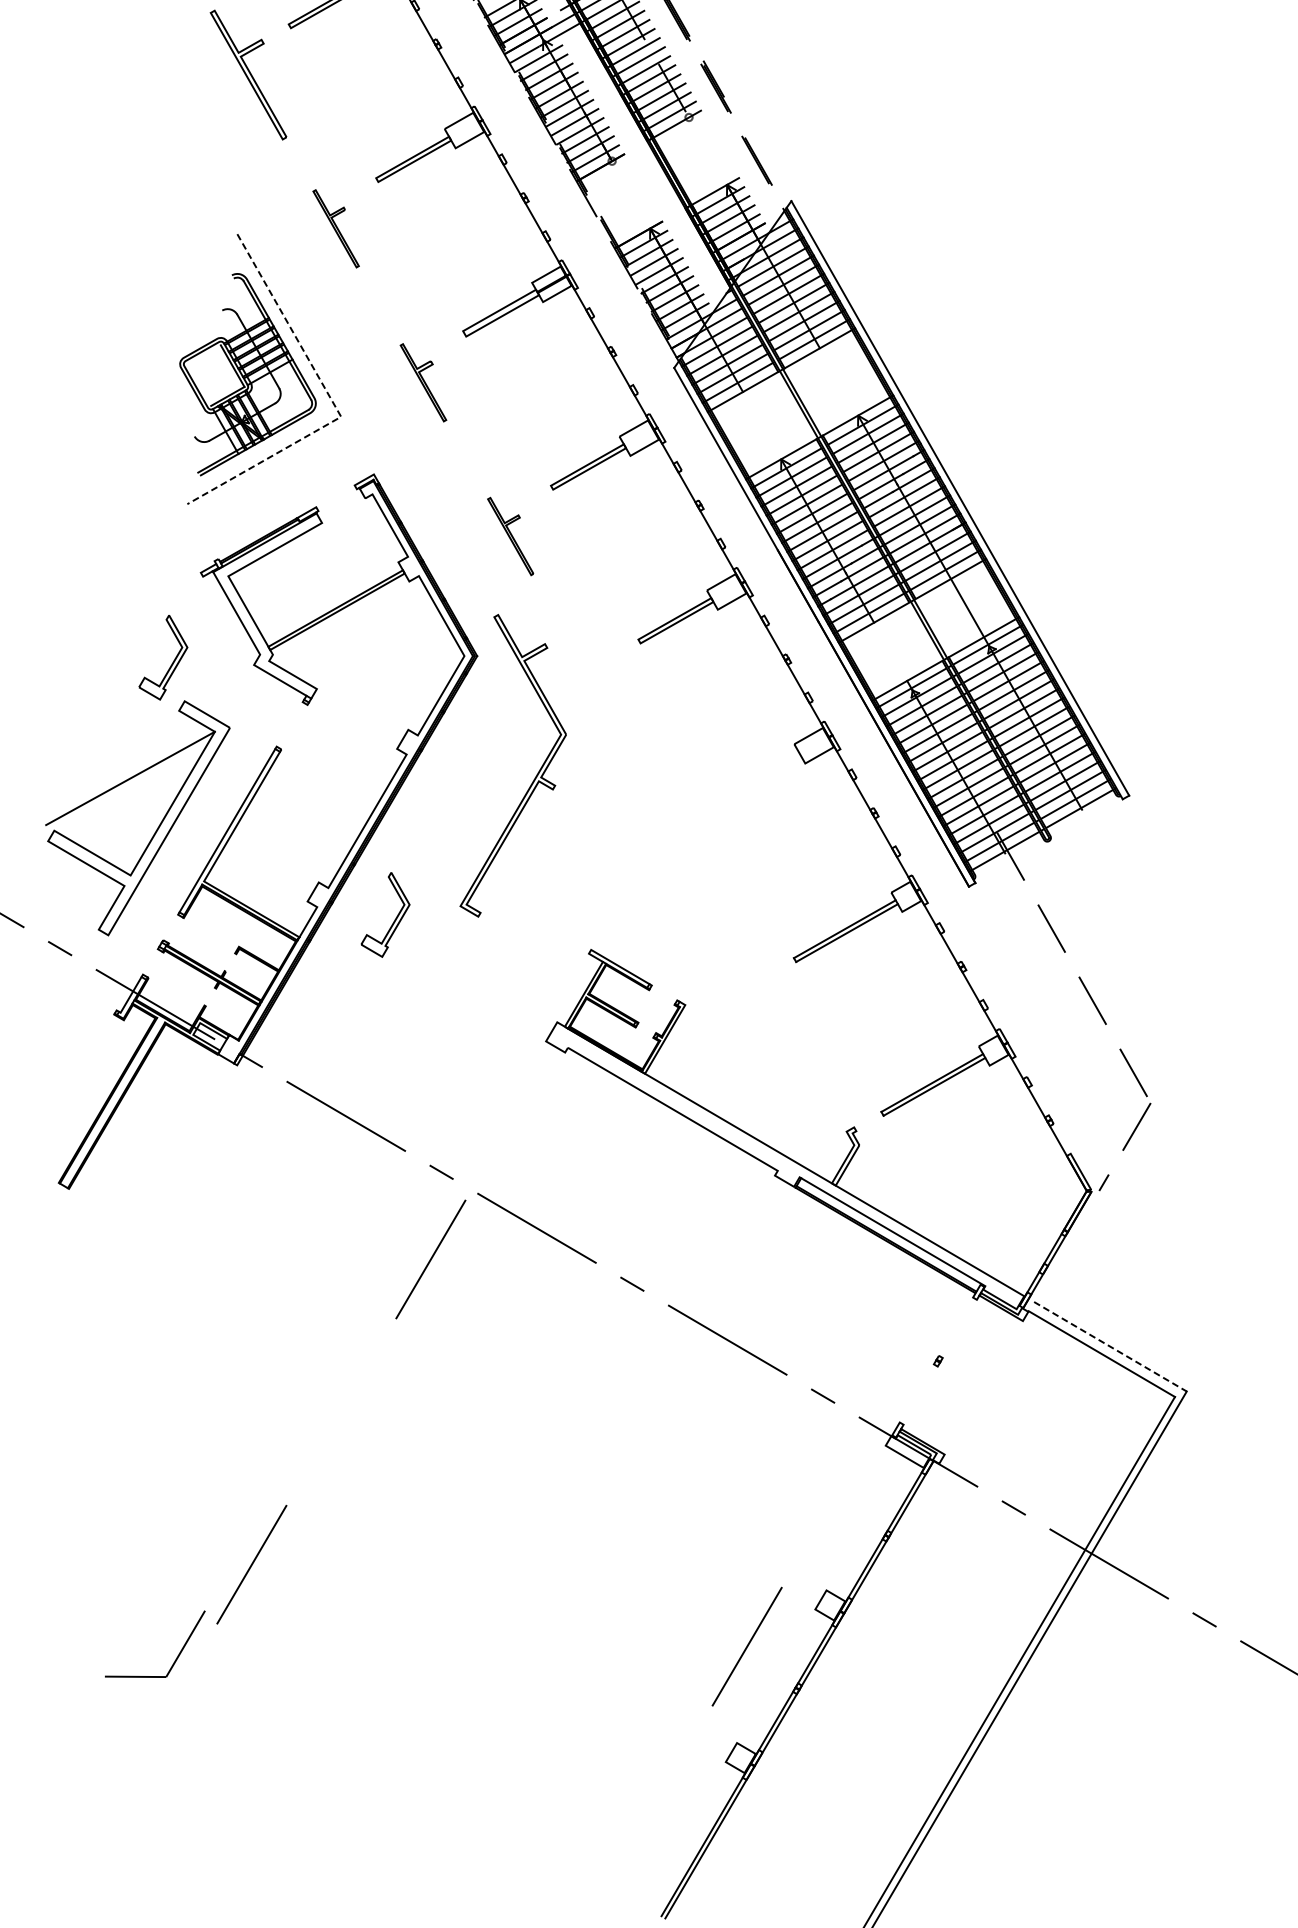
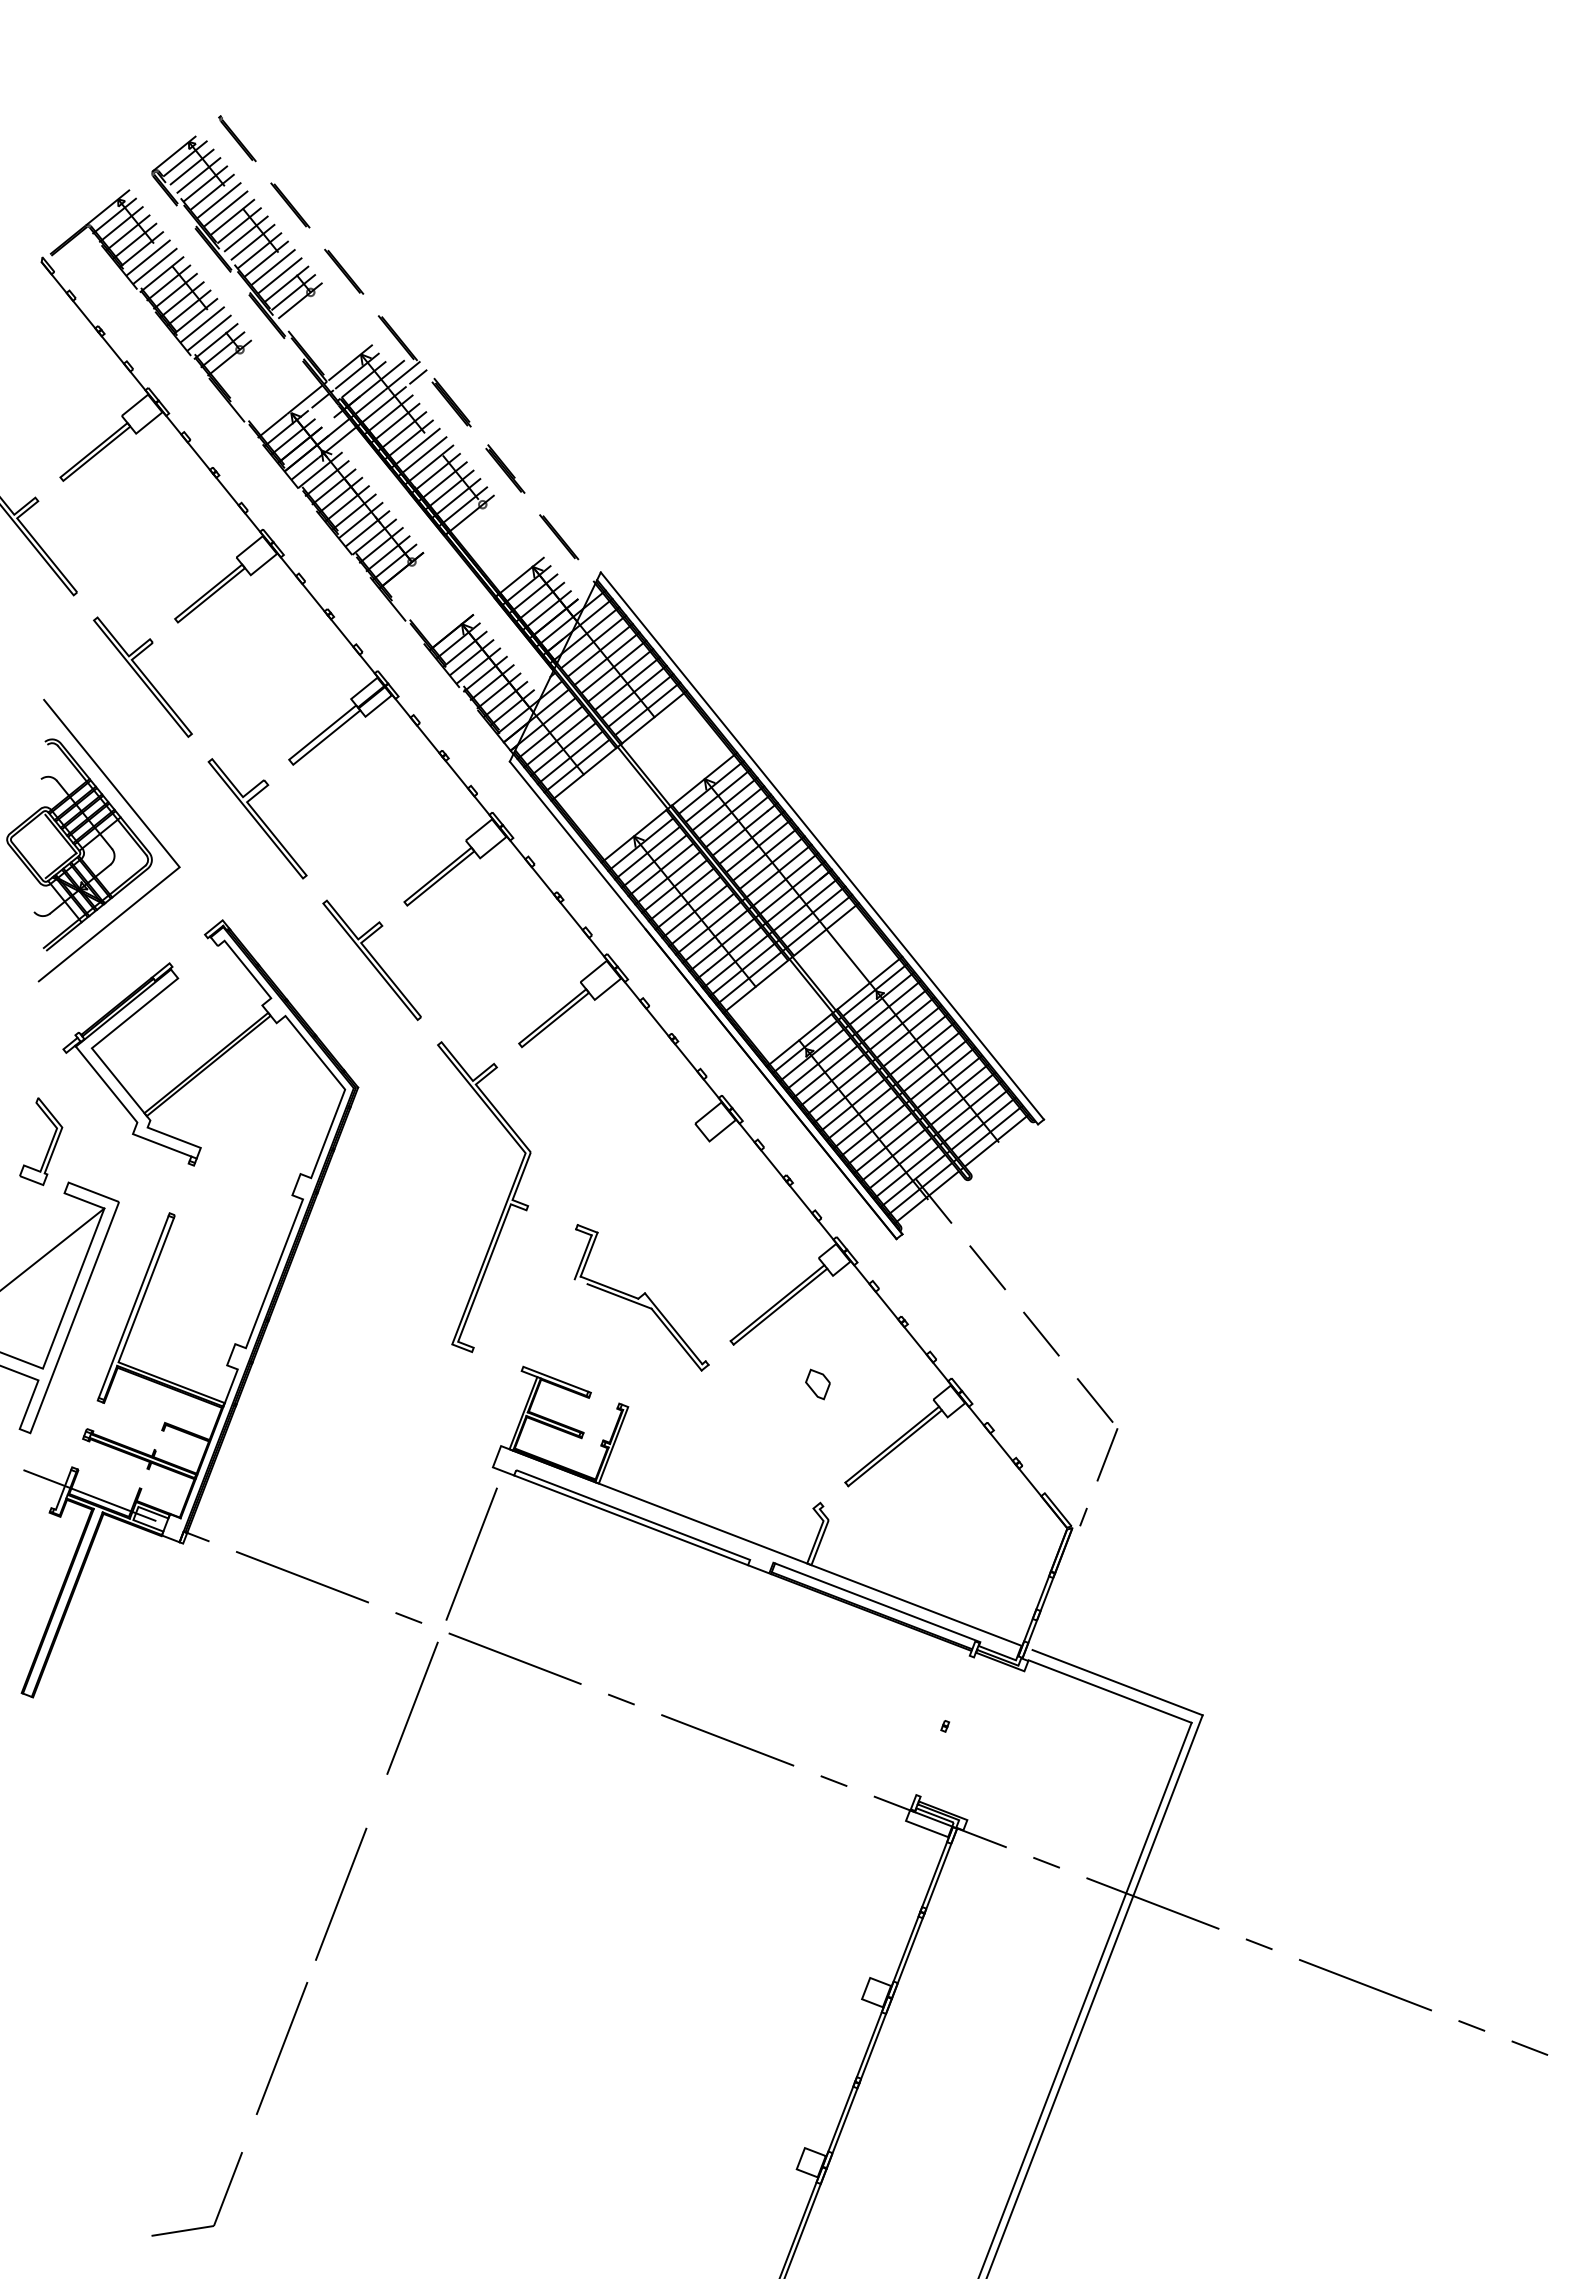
part: (335, 228) -> (142, 676), size x1.67
part: (423, 382) -> (257, 818), size x1.67
line: (333, 402) -> (169, 854), dashed -> solid
part: (510, 536) -> (371, 960), size x1.67
part: (531, 783) -> (503, 1207), moved
part: (715, 902) -> (641, 1297), added
part: (394, 919) -> (318, 1369), removed
part: (870, 1013) -> (817, 1384), added
line: (516, 1113) -> (474, 1545), added
line: (670, 1114) -> (631, 1520), added
line: (1111, 1346) -> (1118, 1682), dashed -> solid
line: (336, 1418) -> (343, 1885), added
line: (746, 1646) -> (798, 2048), removed
line: (175, 1658) -> (220, 2205), moved

